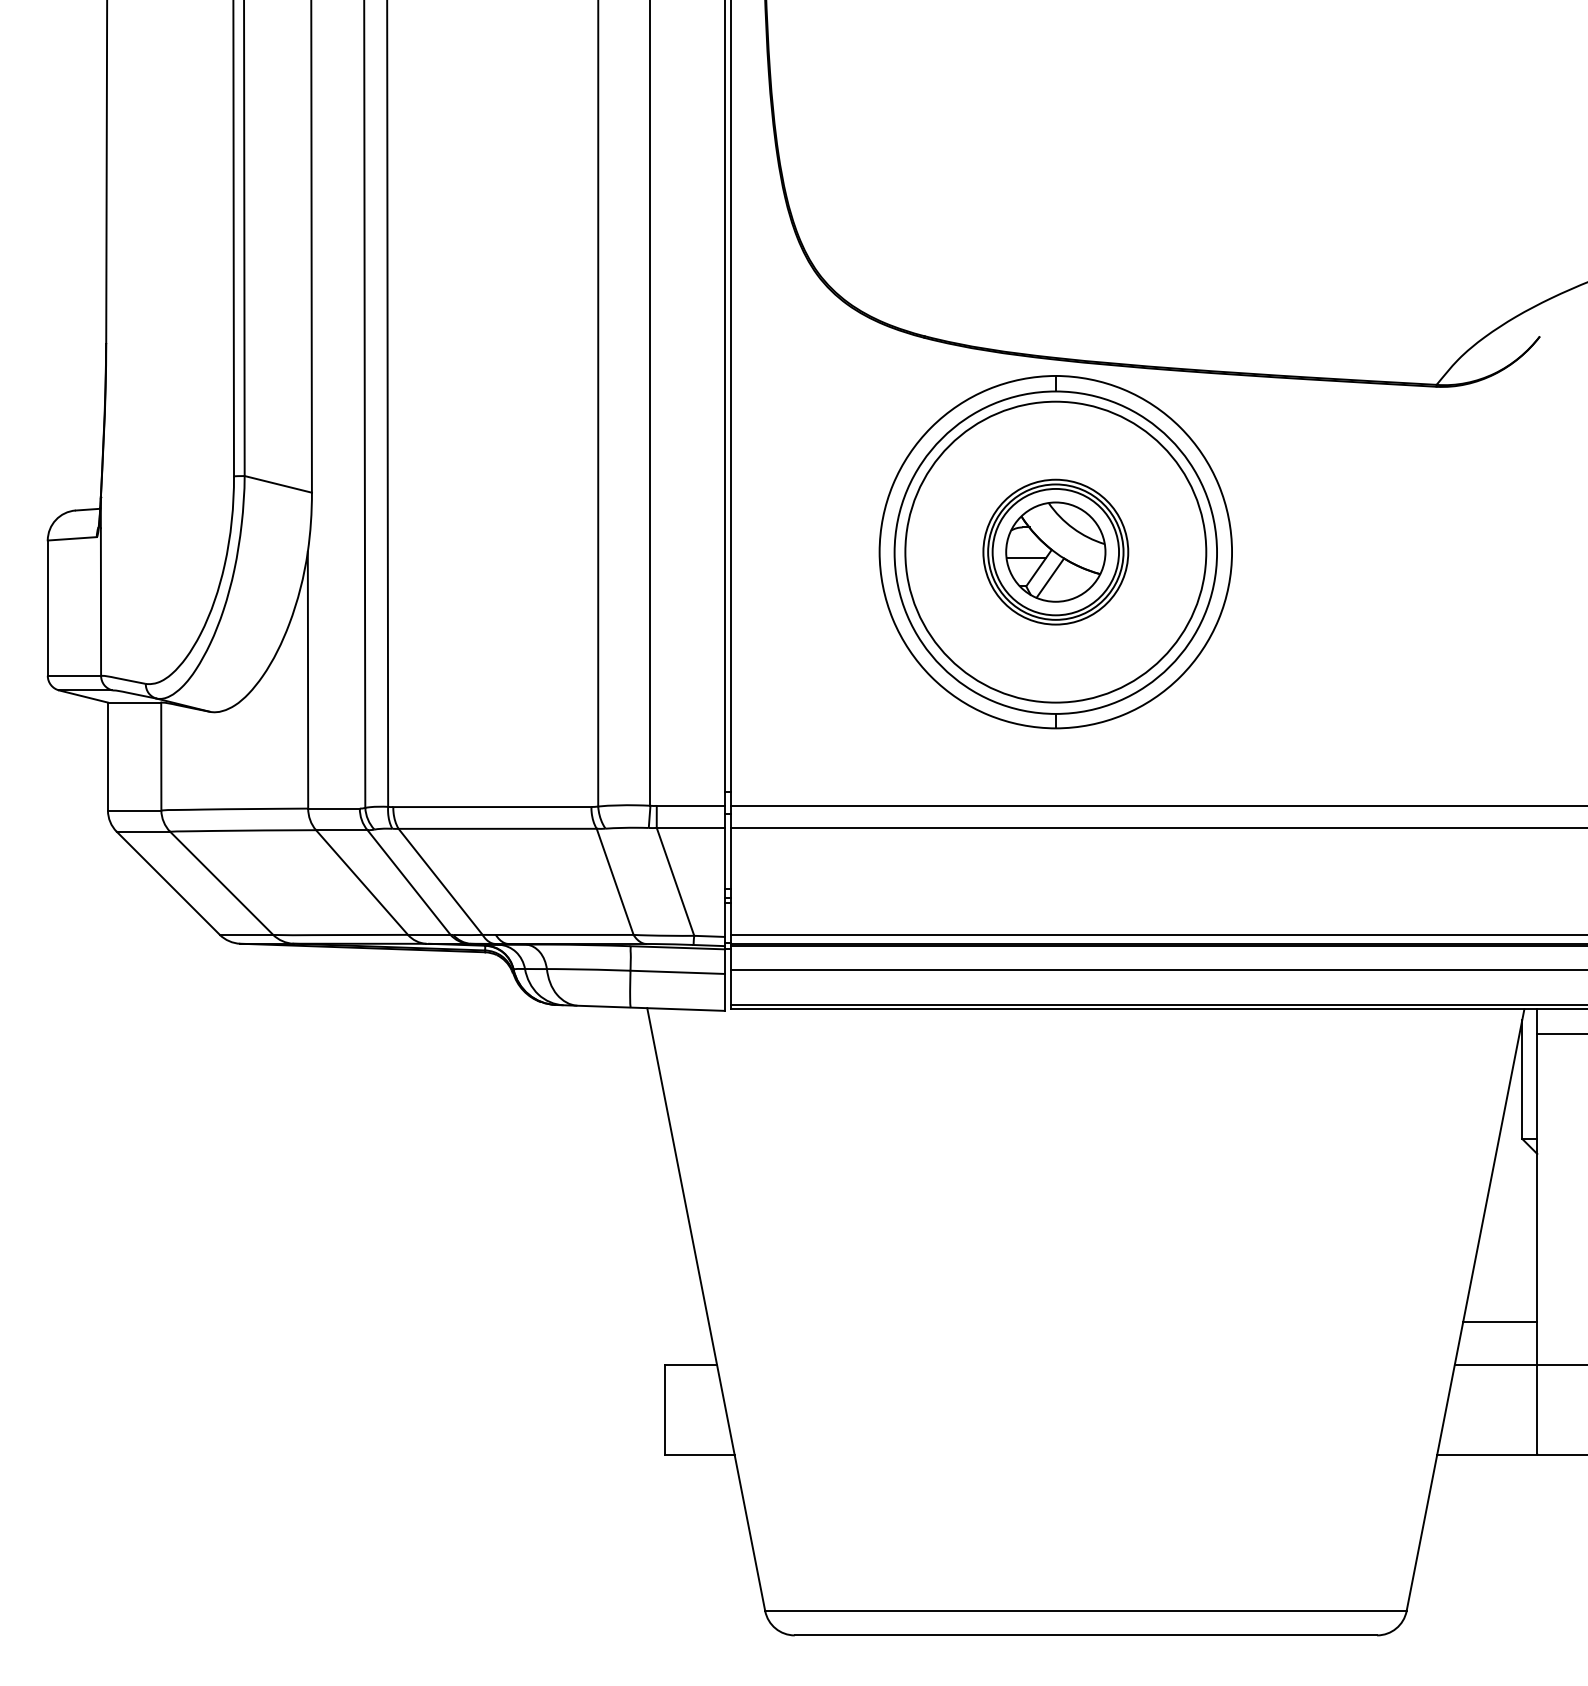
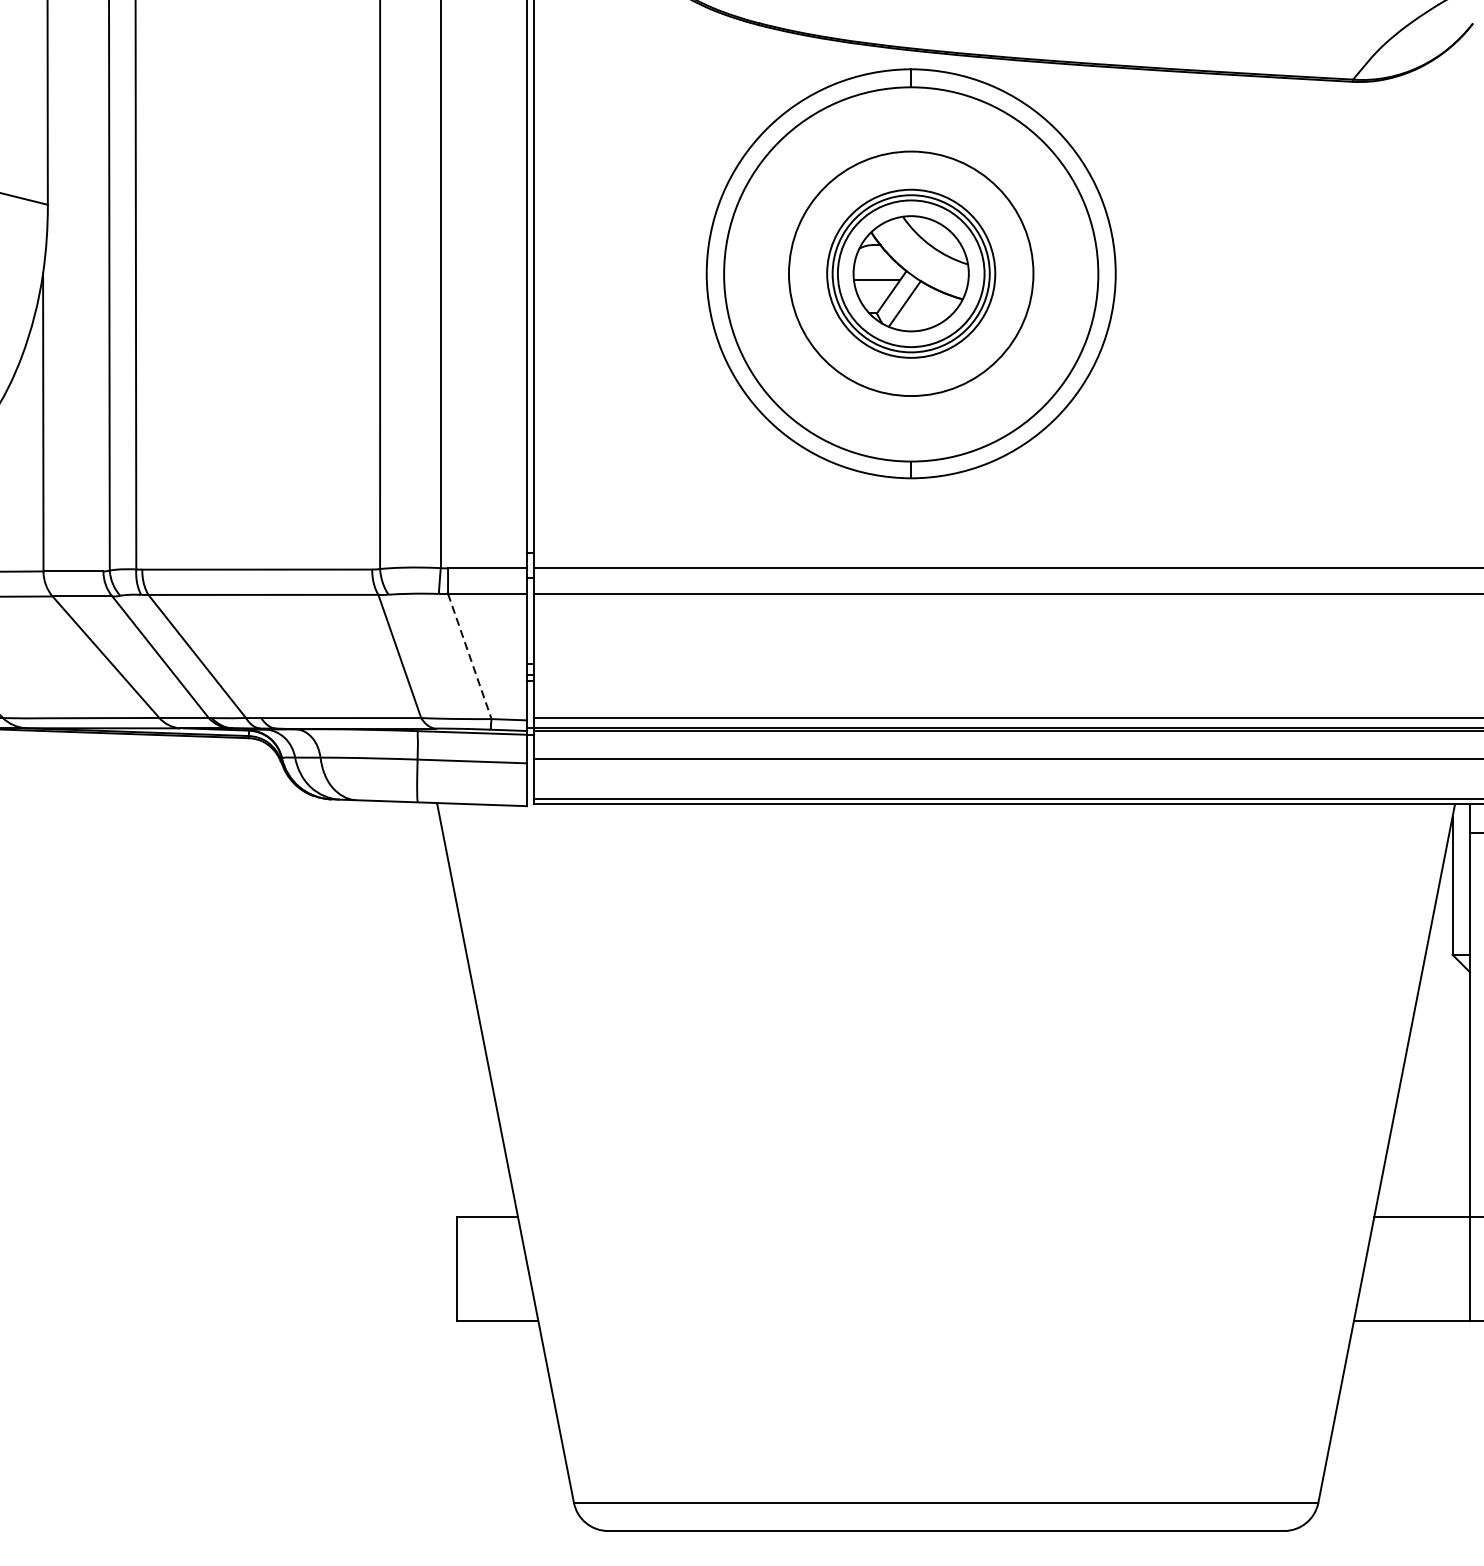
circle: (1055, 551) -> (910, 273), size x0.7
line: (675, 882) -> (469, 657), solid -> dashed
line: (1500, 1322) -> (1427, 1167), removed

